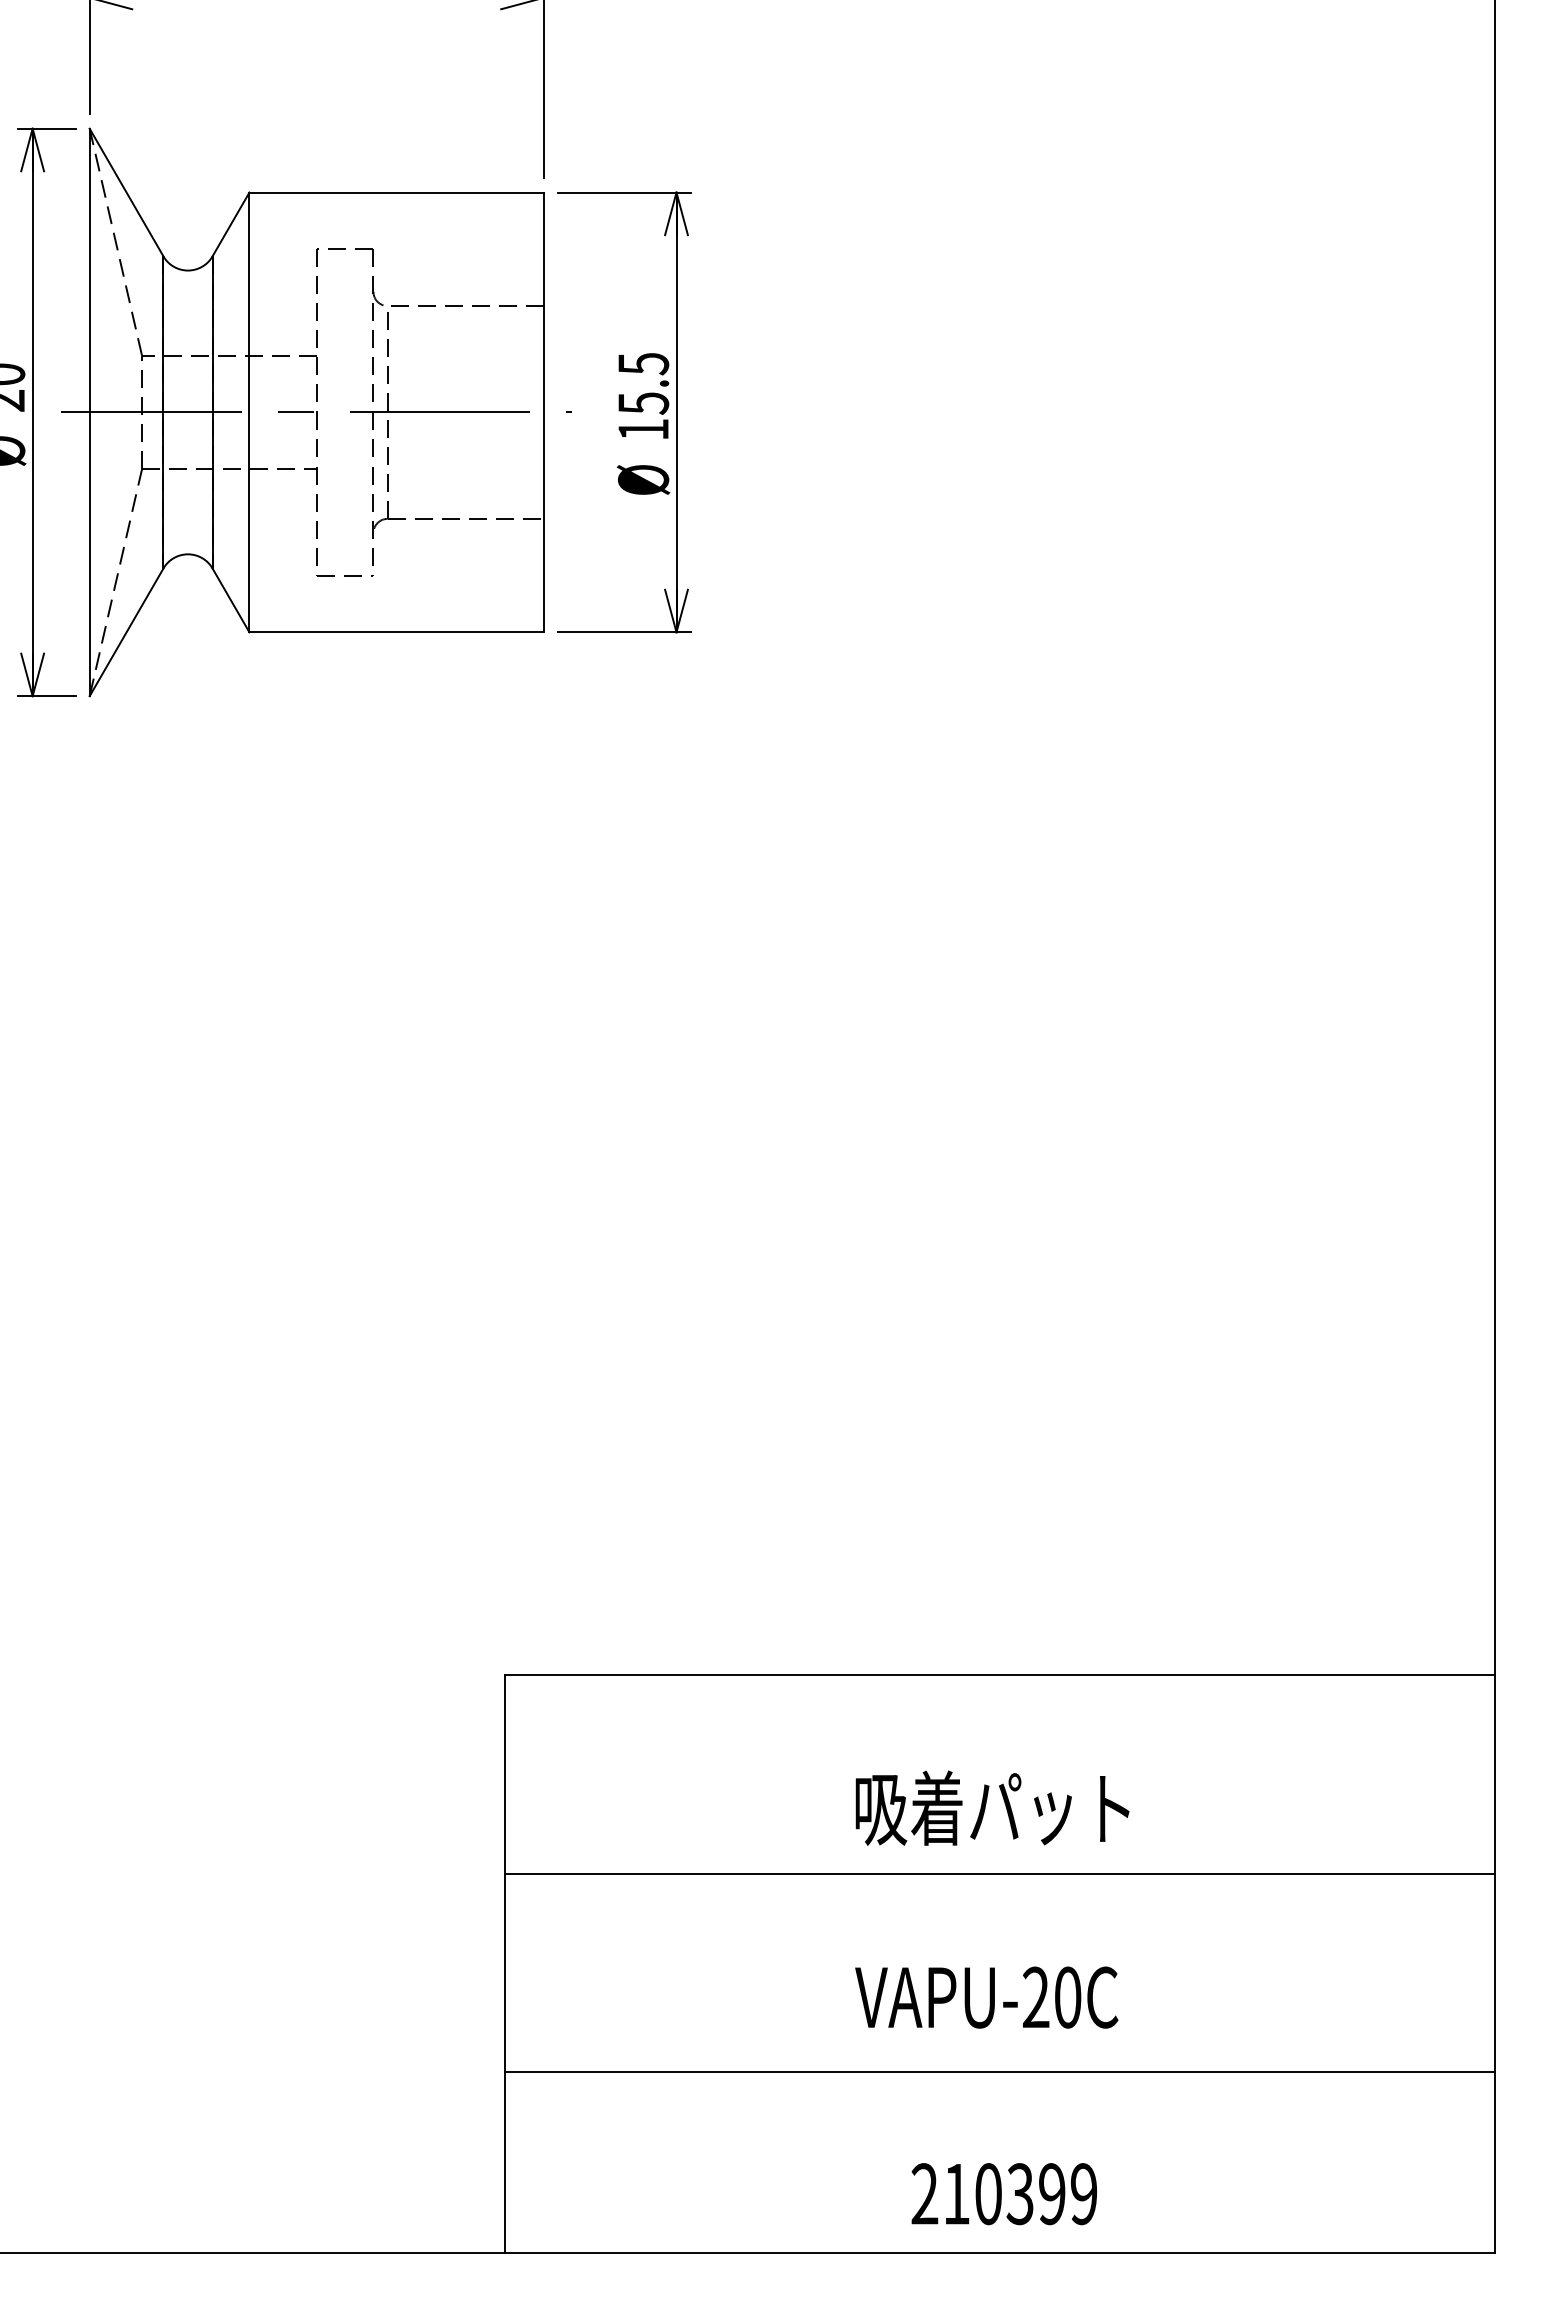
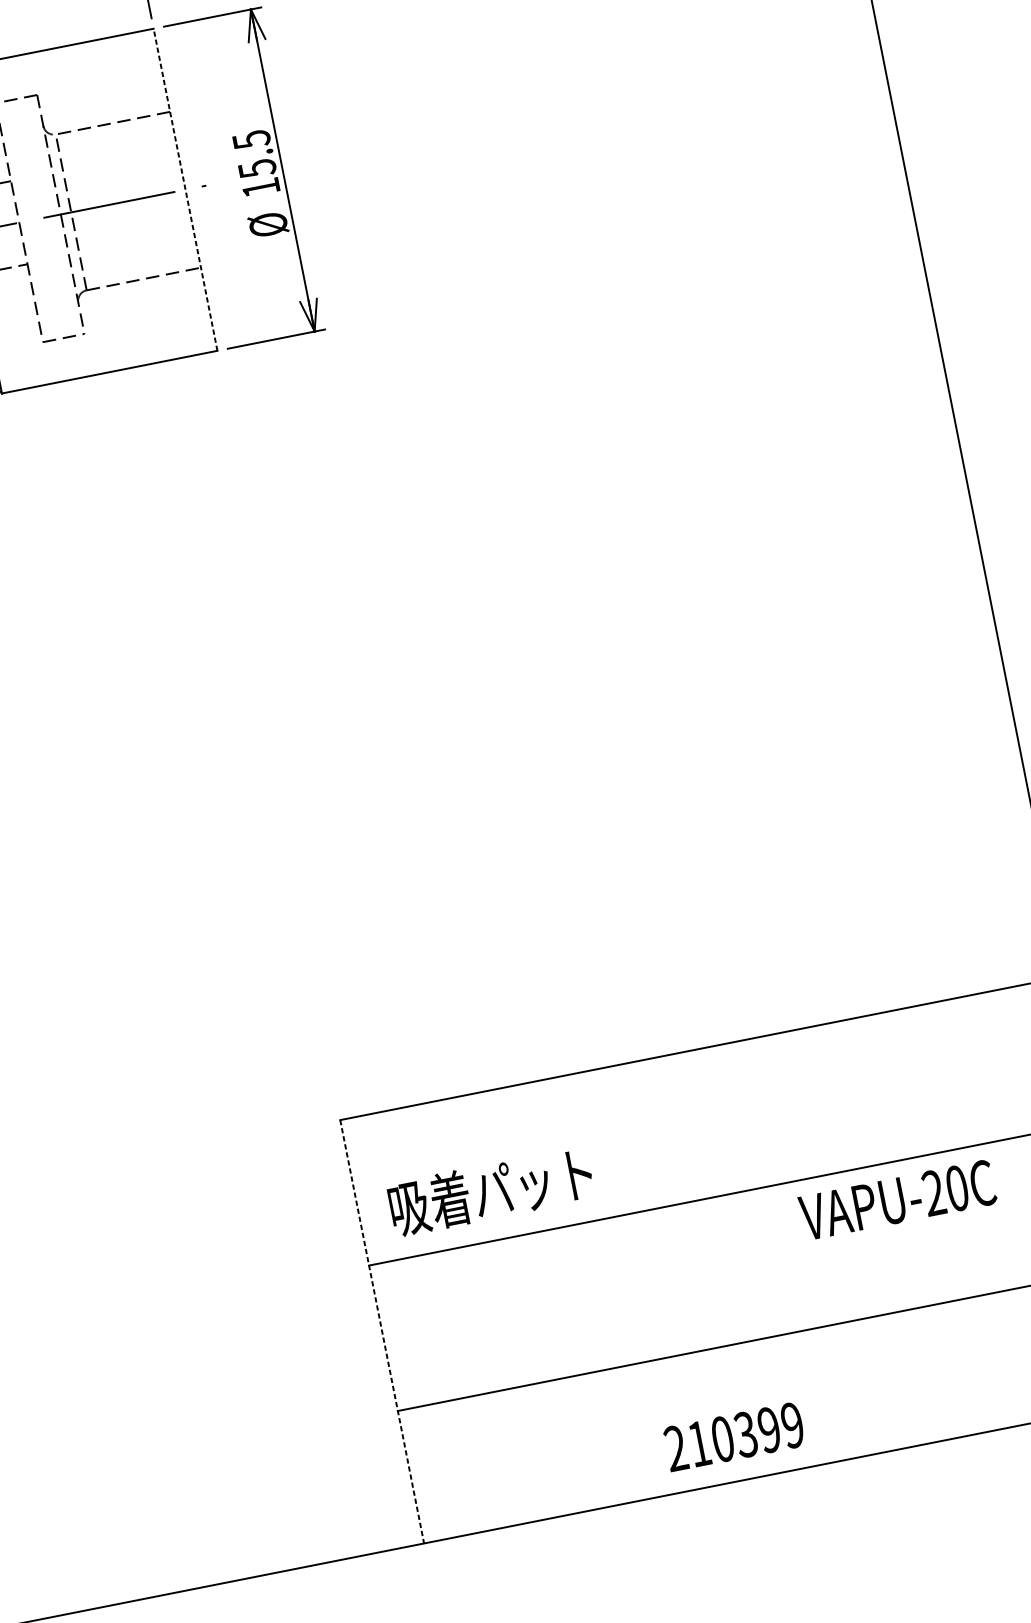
line: (543, 412) -> (185, 189), solid -> dashed
text: (992, 1807) -> (490, 1190), moved
line: (504, 1964) -> (381, 1332), solid -> dashed
text: (986, 1997) -> (897, 1200), moved
text: (1003, 2194) -> (733, 1437), moved

